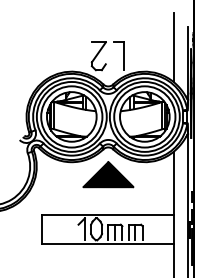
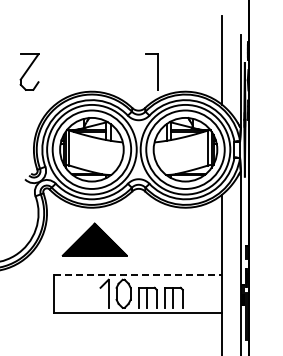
part: (98, 55) -> (29, 71), moved
part: (108, 174) -> (94, 239), moved
line: (108, 215) -> (138, 275), solid -> dashed

